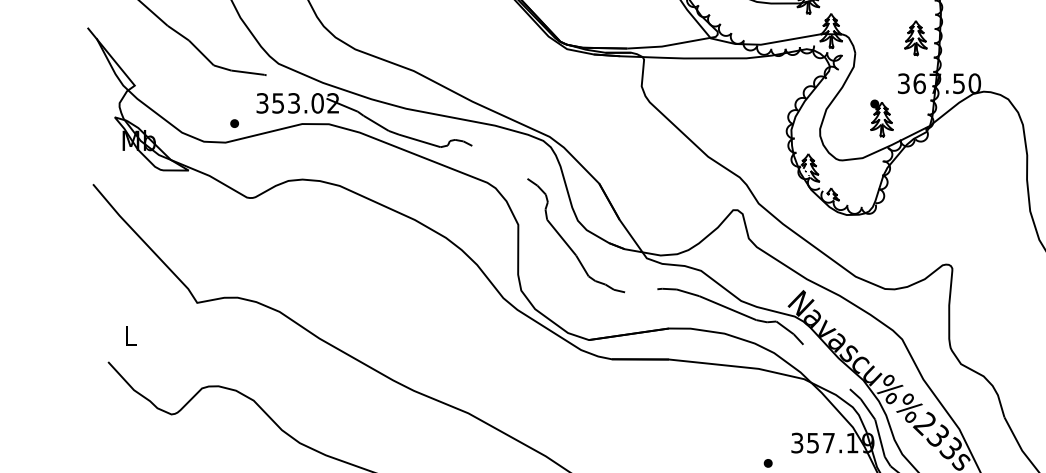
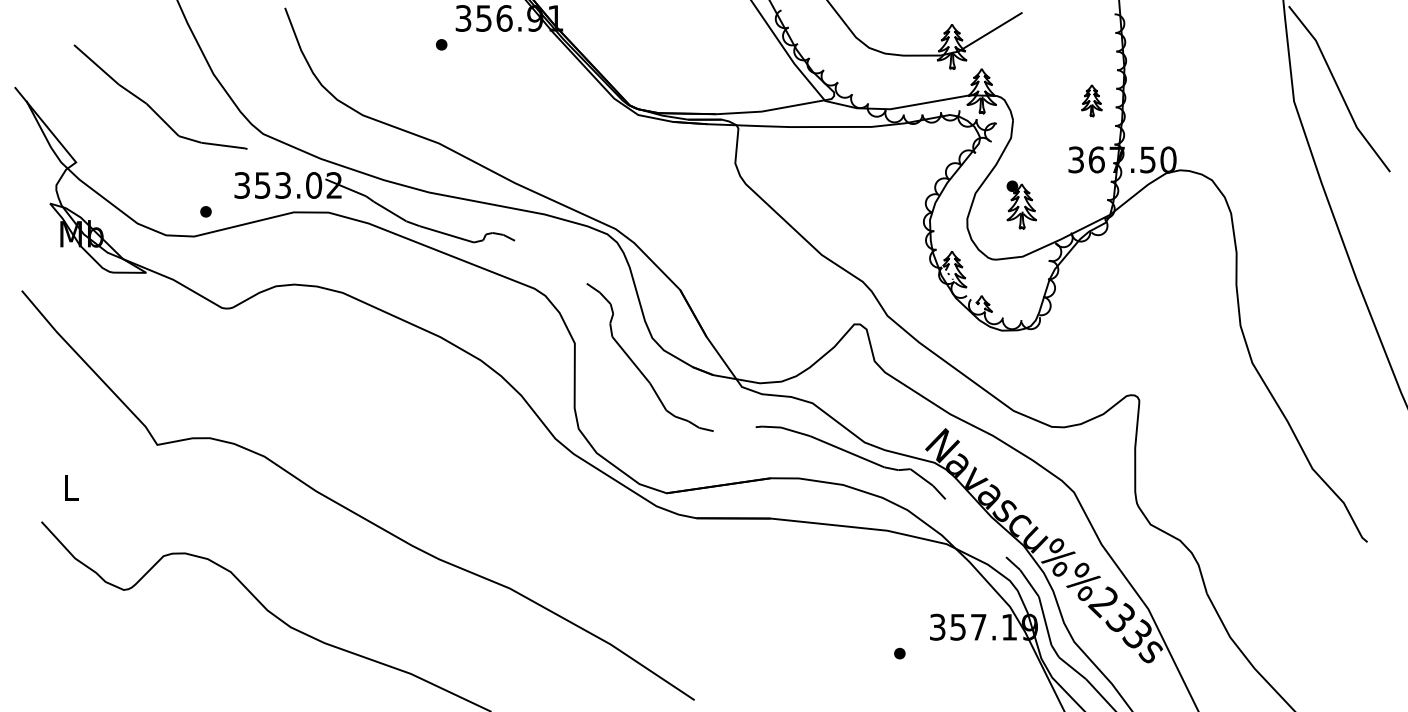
part: (915, 38) -> (1091, 100), size x0.7
part: (881, 117) -> (1021, 204), moved

